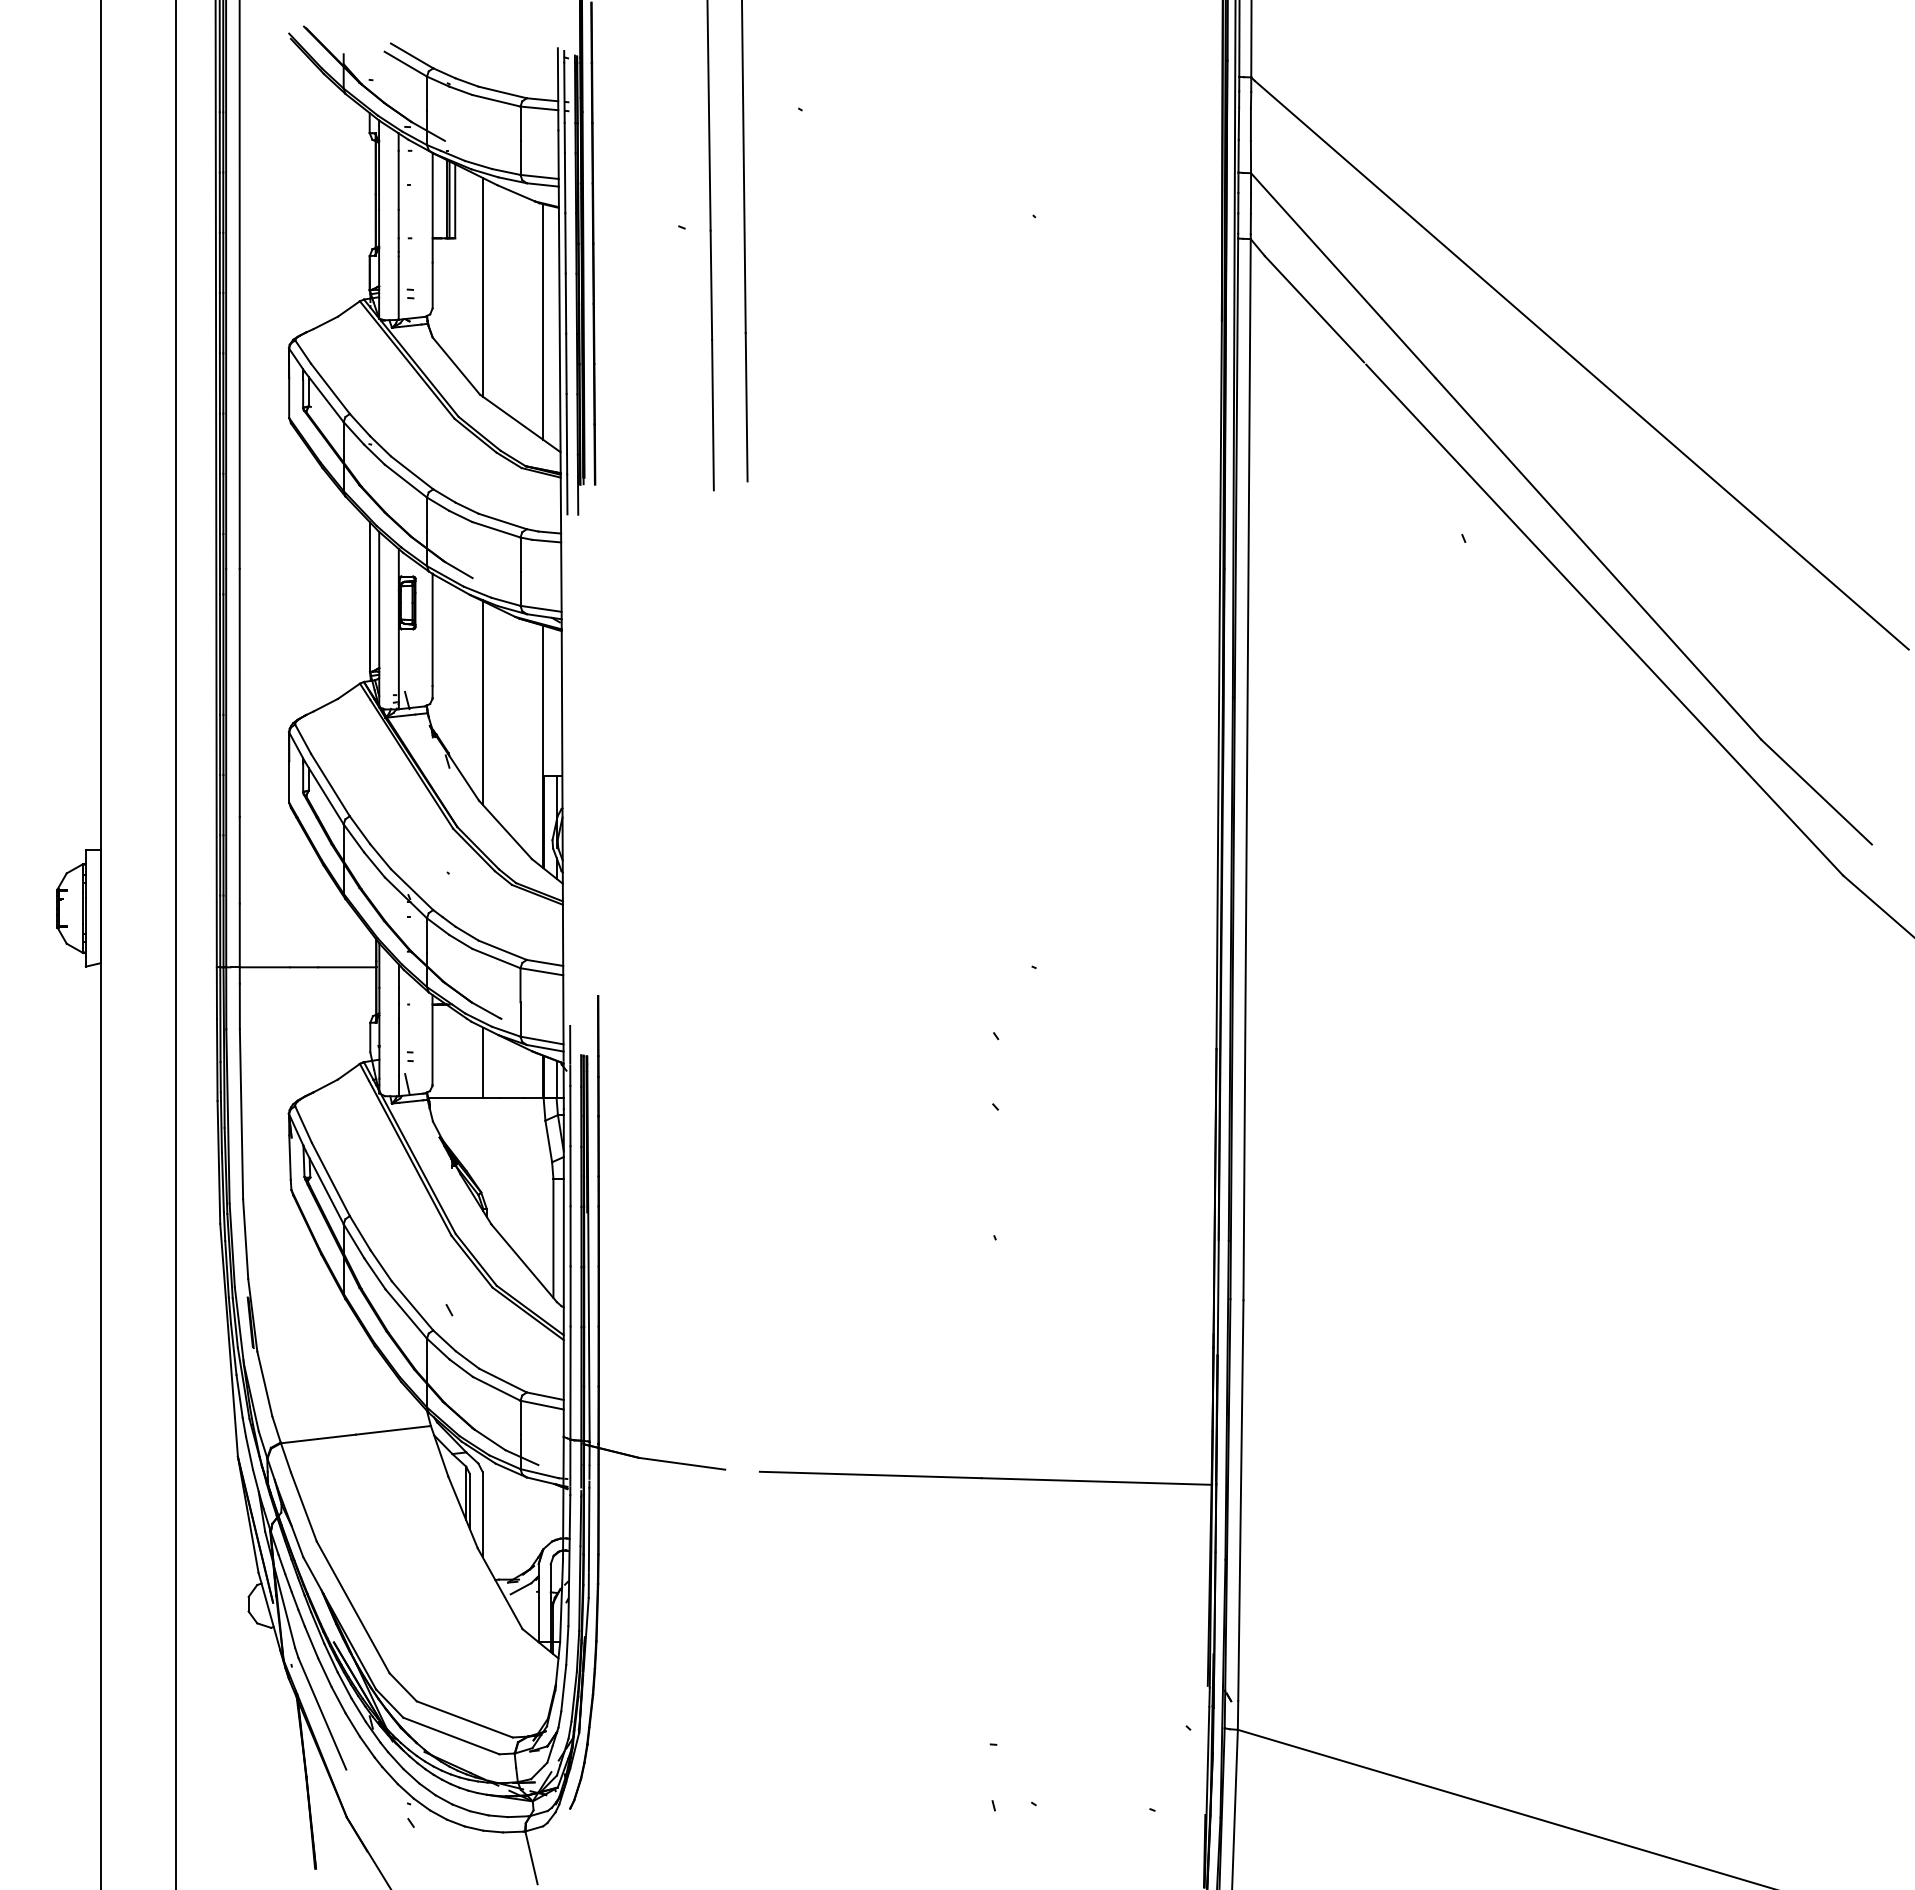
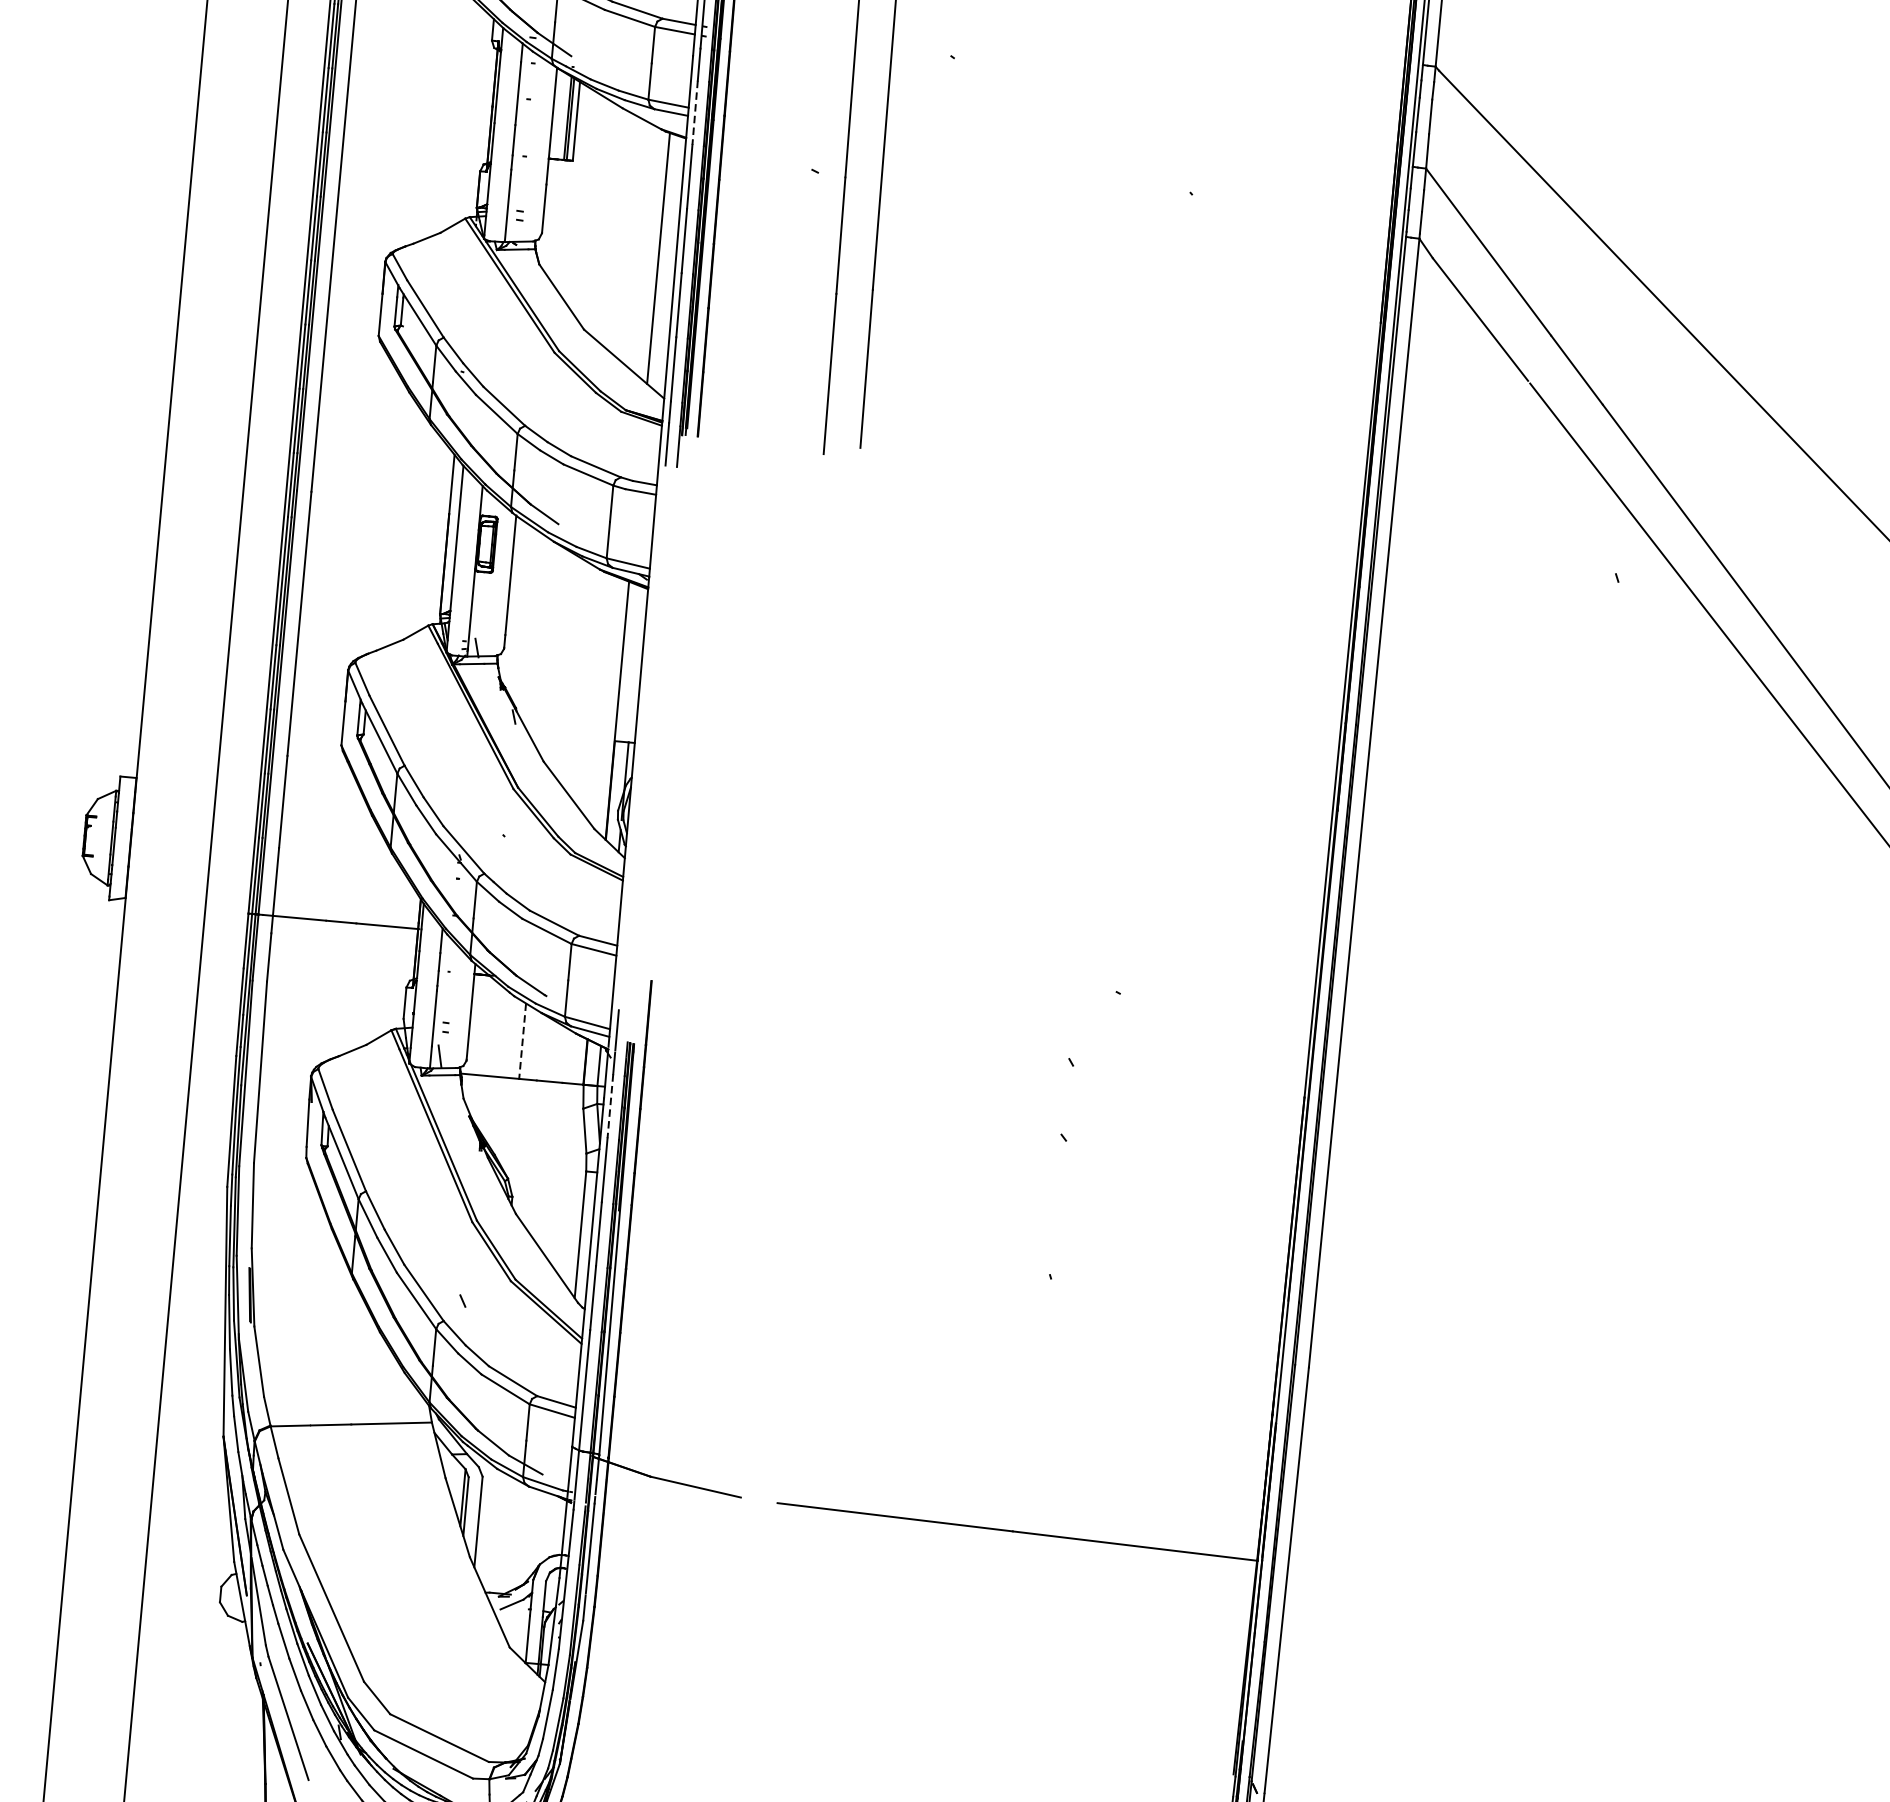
line: (565, 183) -> (695, 113), solid -> dashed
line: (483, 287) -> (598, 215), removed
line: (483, 702) -> (557, 657), removed
line: (483, 1063) -> (522, 1041), solid -> dashed
line: (570, 1116) -> (610, 1106), solid -> dashed

